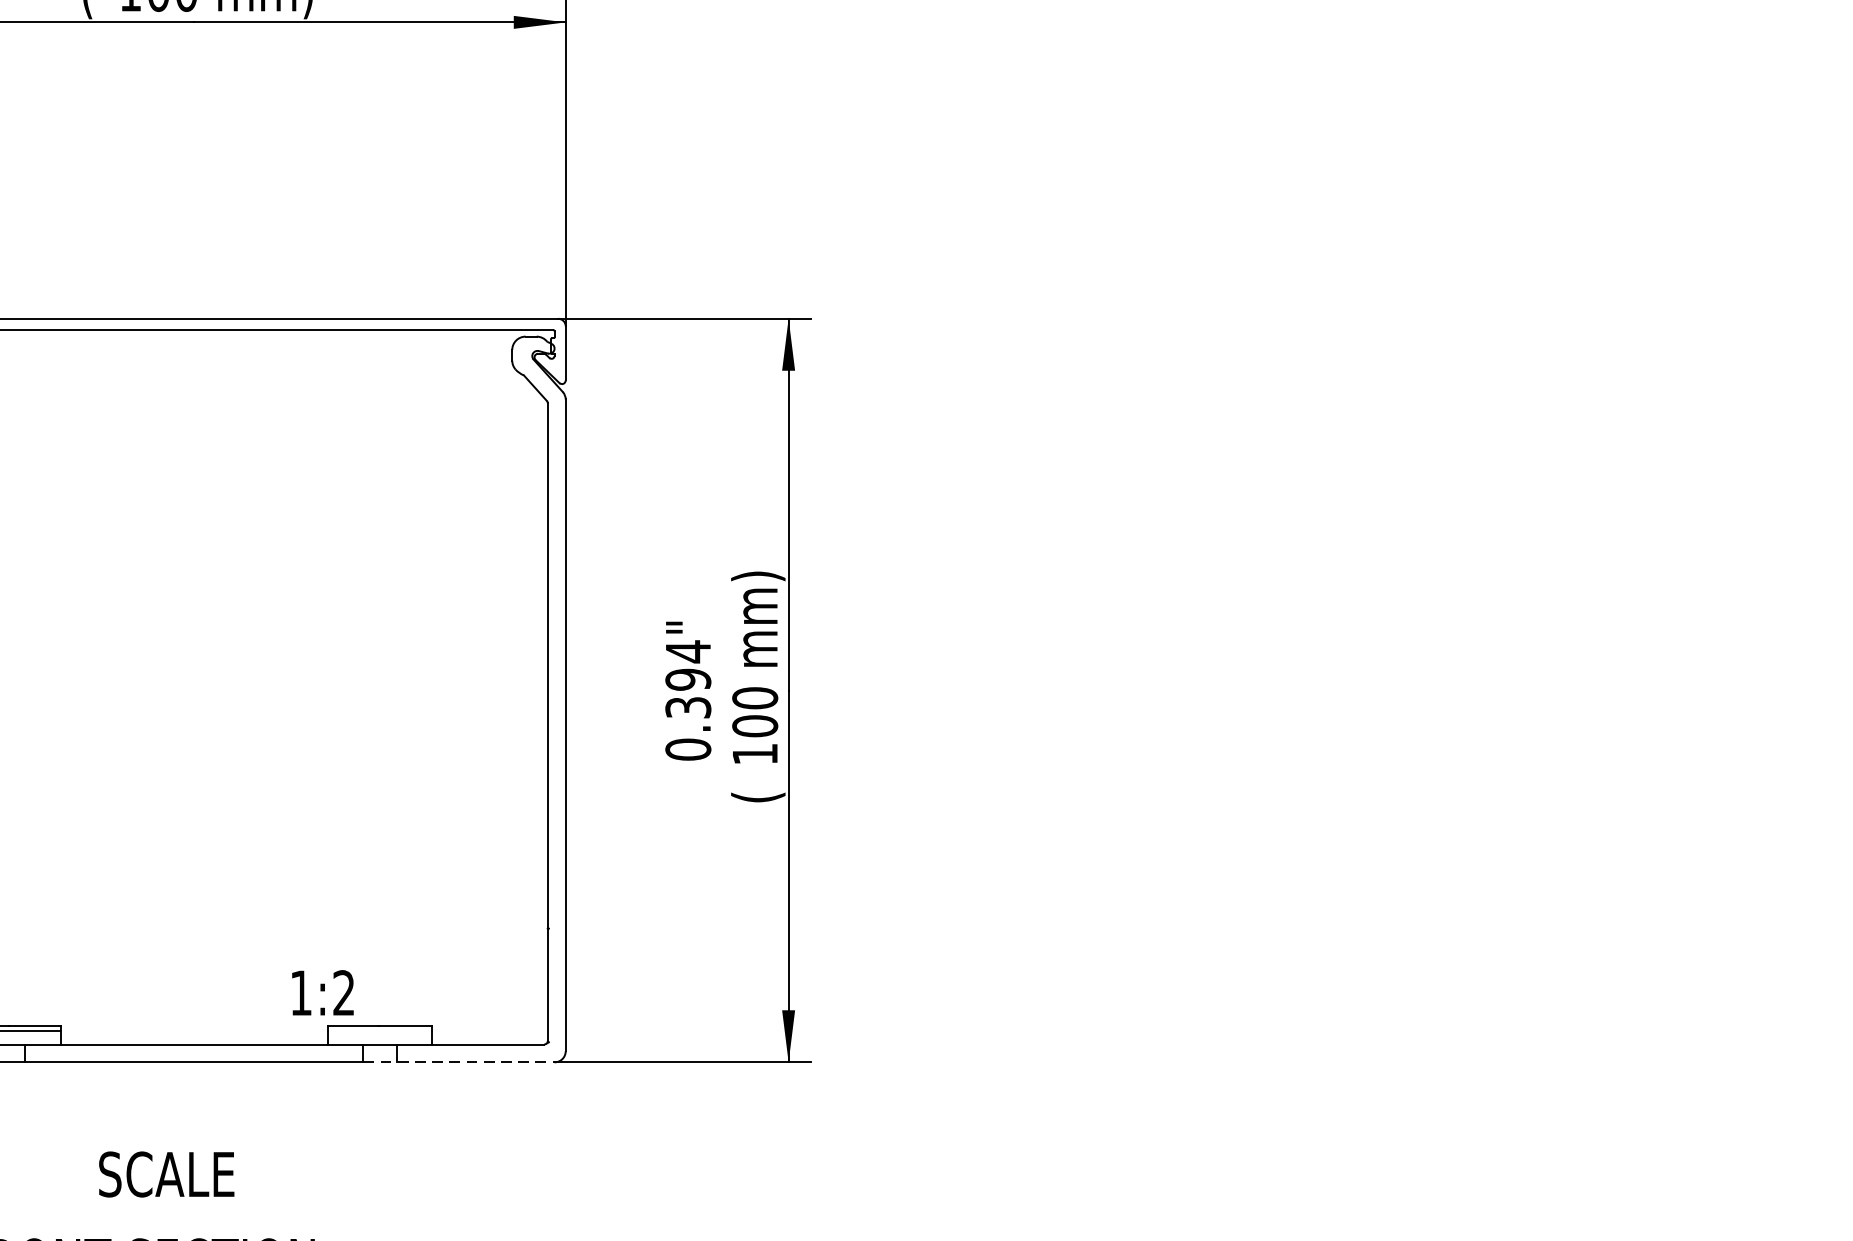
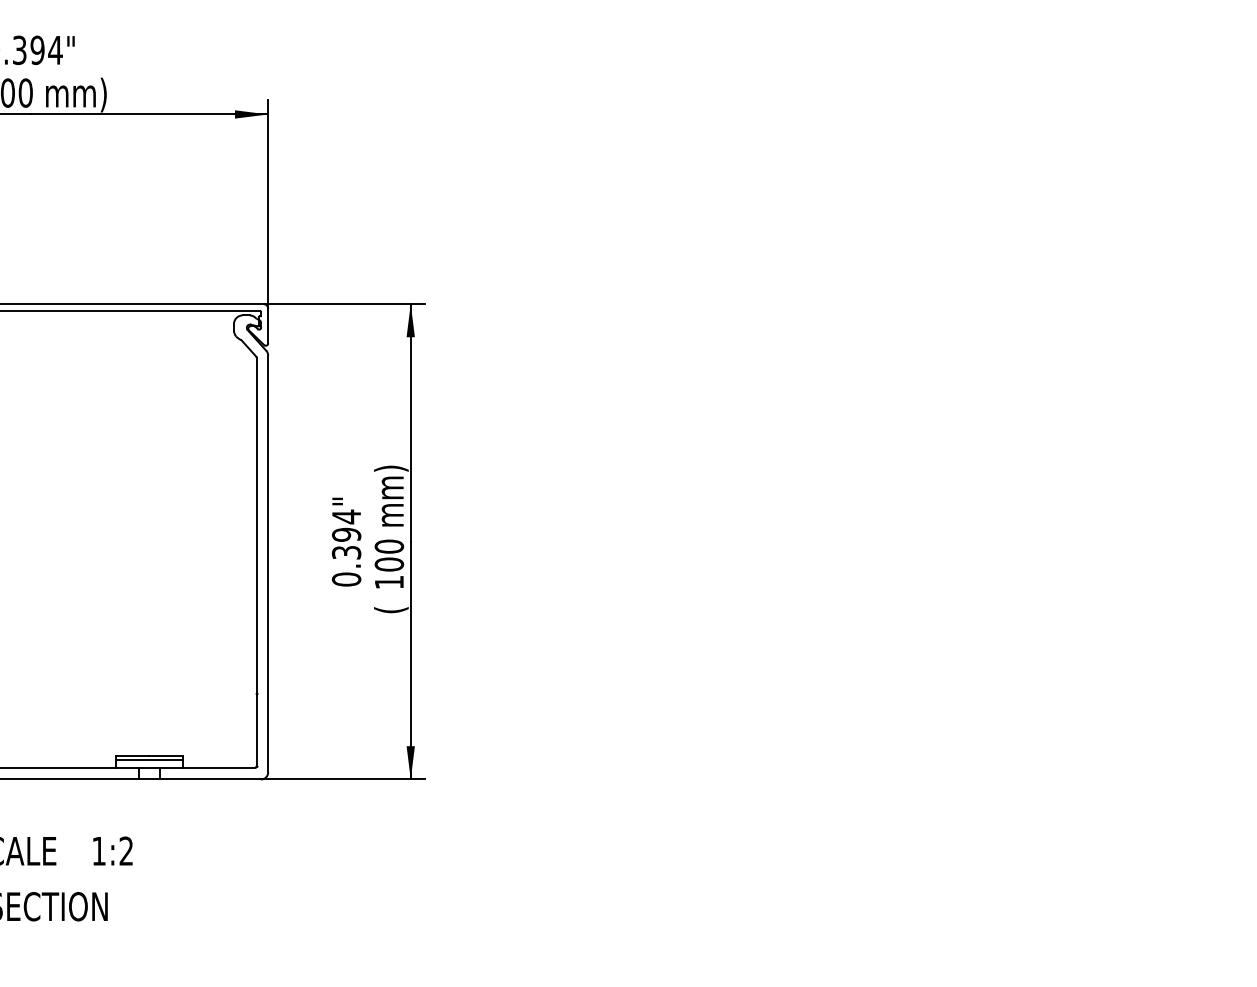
text: (322, 991) -> (112, 850), moved
line: (380, 1031) -> (149, 759), added
line: (459, 1062) -> (200, 779), dashed -> solid

